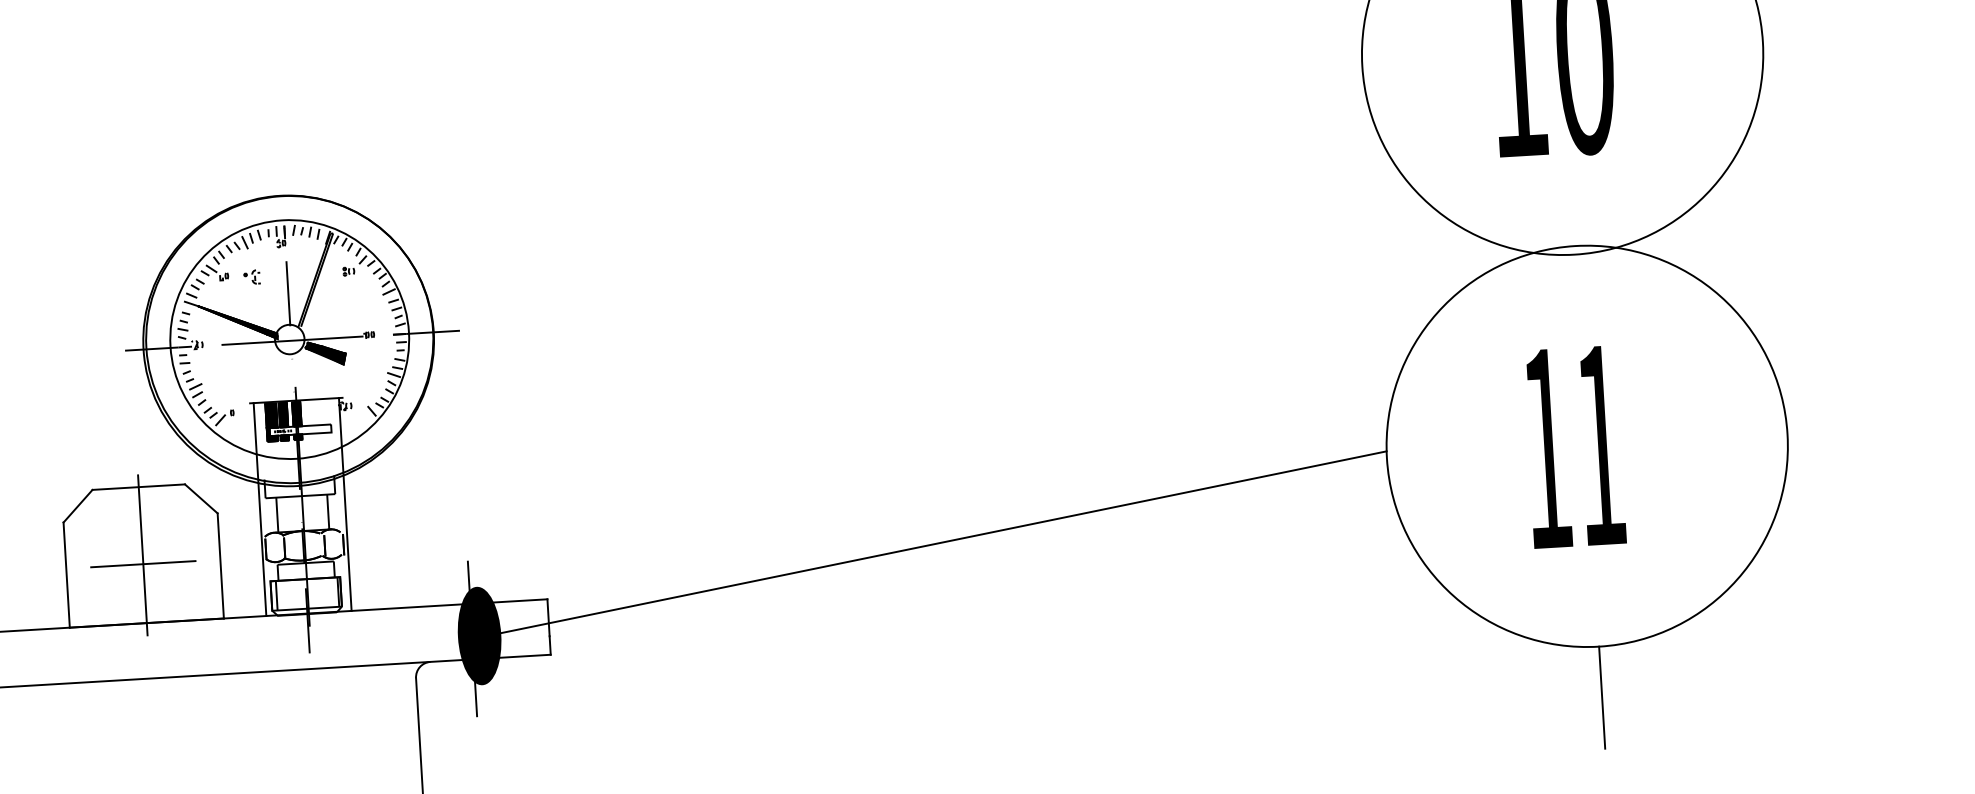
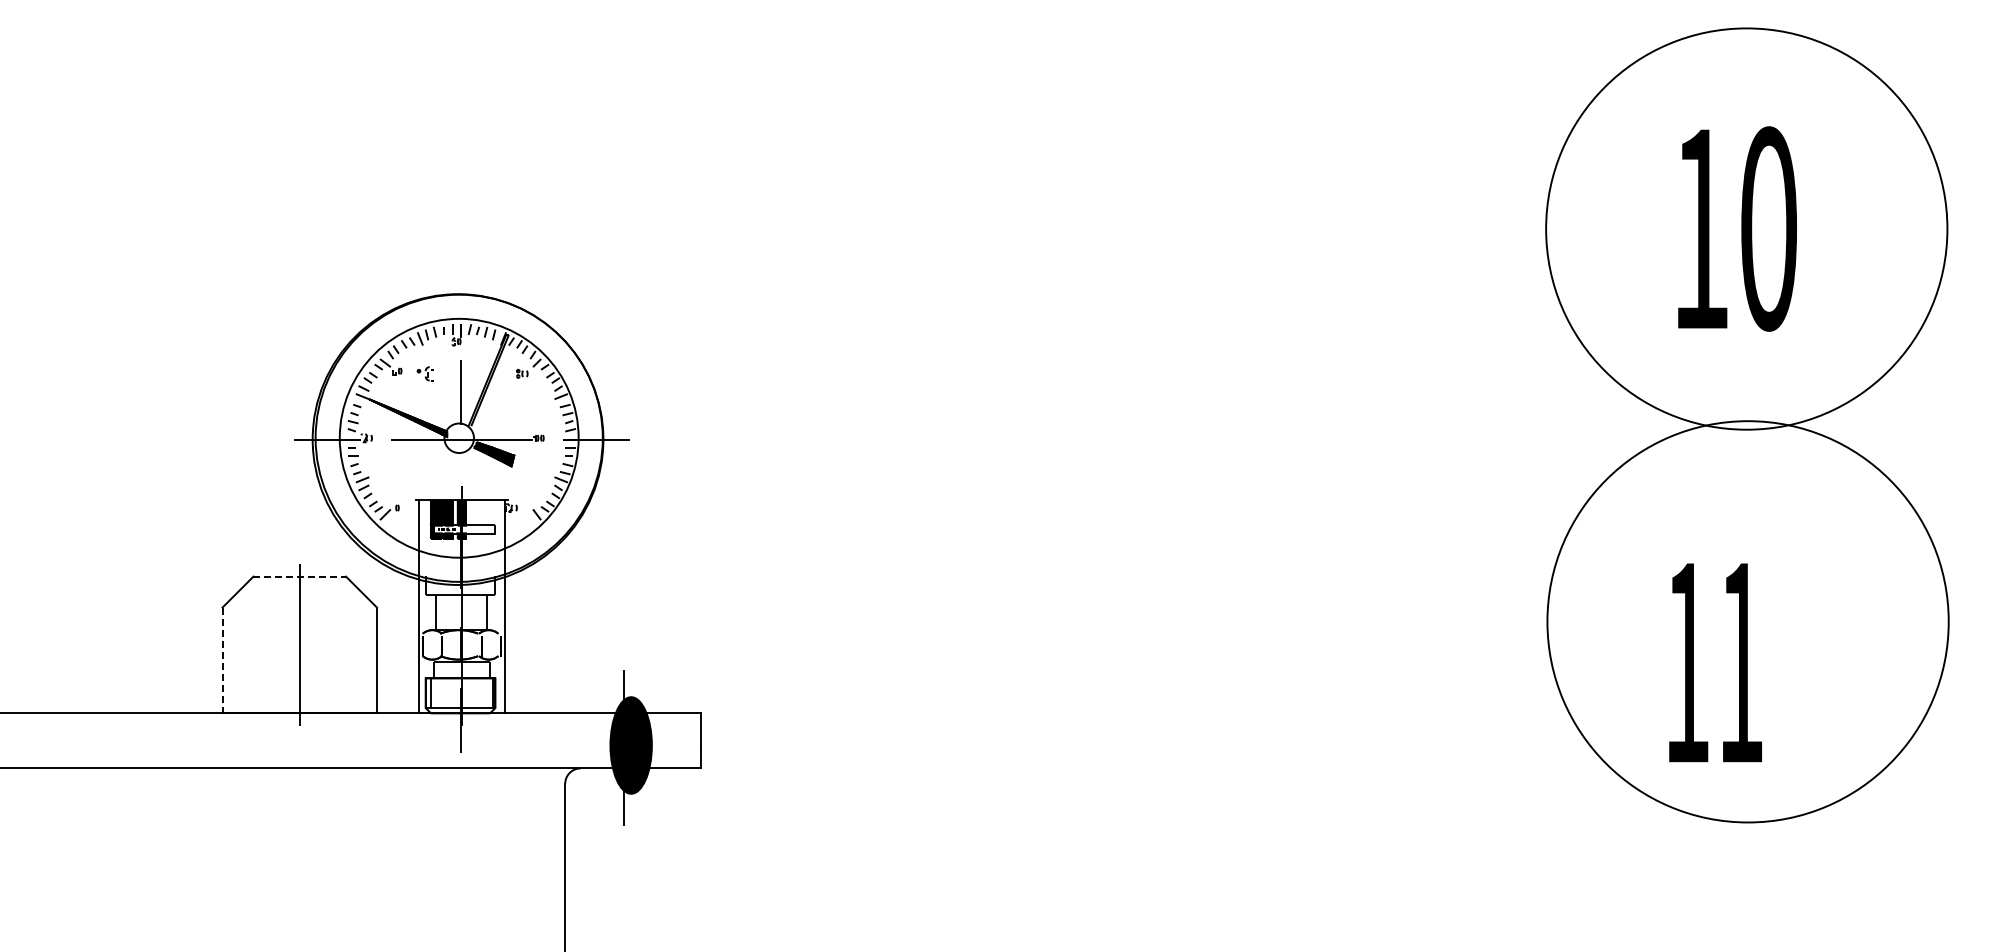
text: (1574, 446) -> (1715, 662), moved
line: (139, 486) -> (300, 576), solid -> dashed
line: (933, 543) -> (1089, 680), removed
line: (143, 563) -> (299, 653), removed
line: (66, 575) -> (222, 660), solid -> dashed
line: (1602, 697) -> (1748, 873), removed

